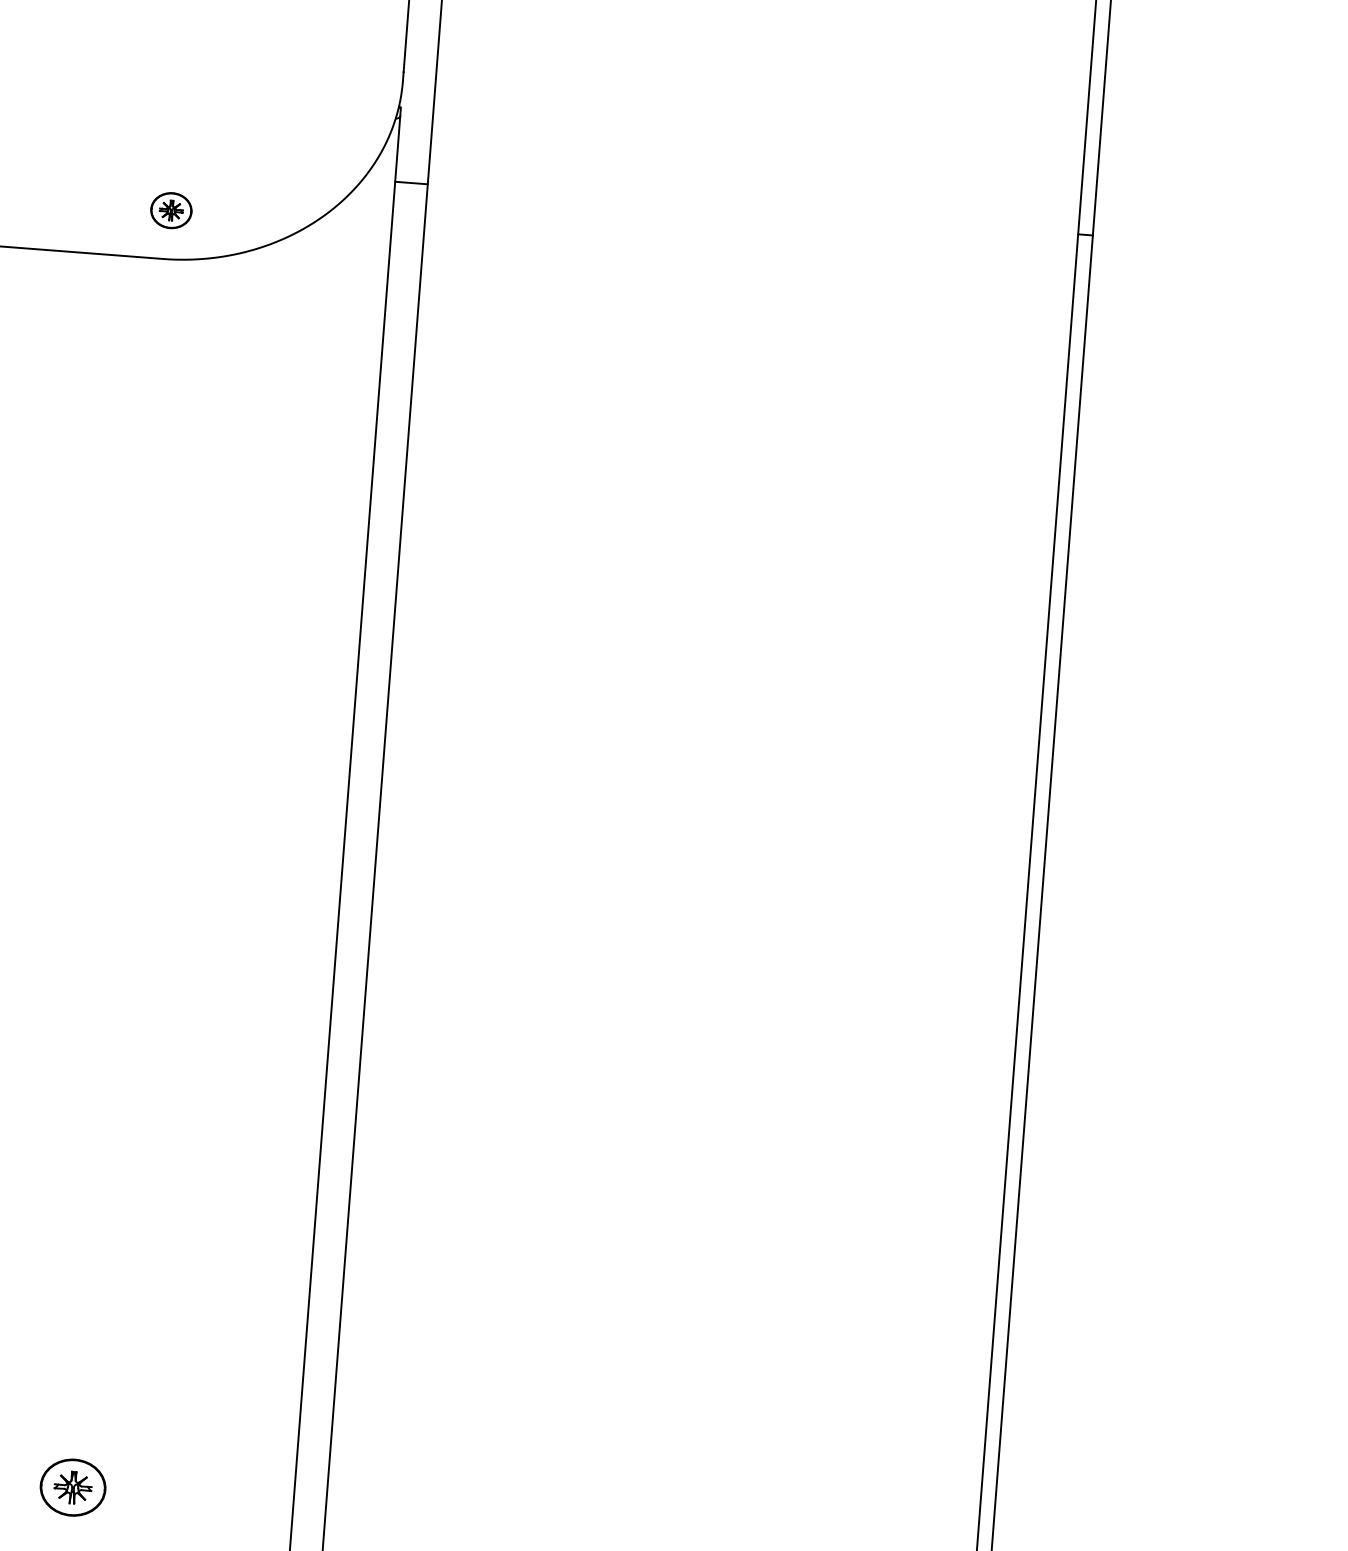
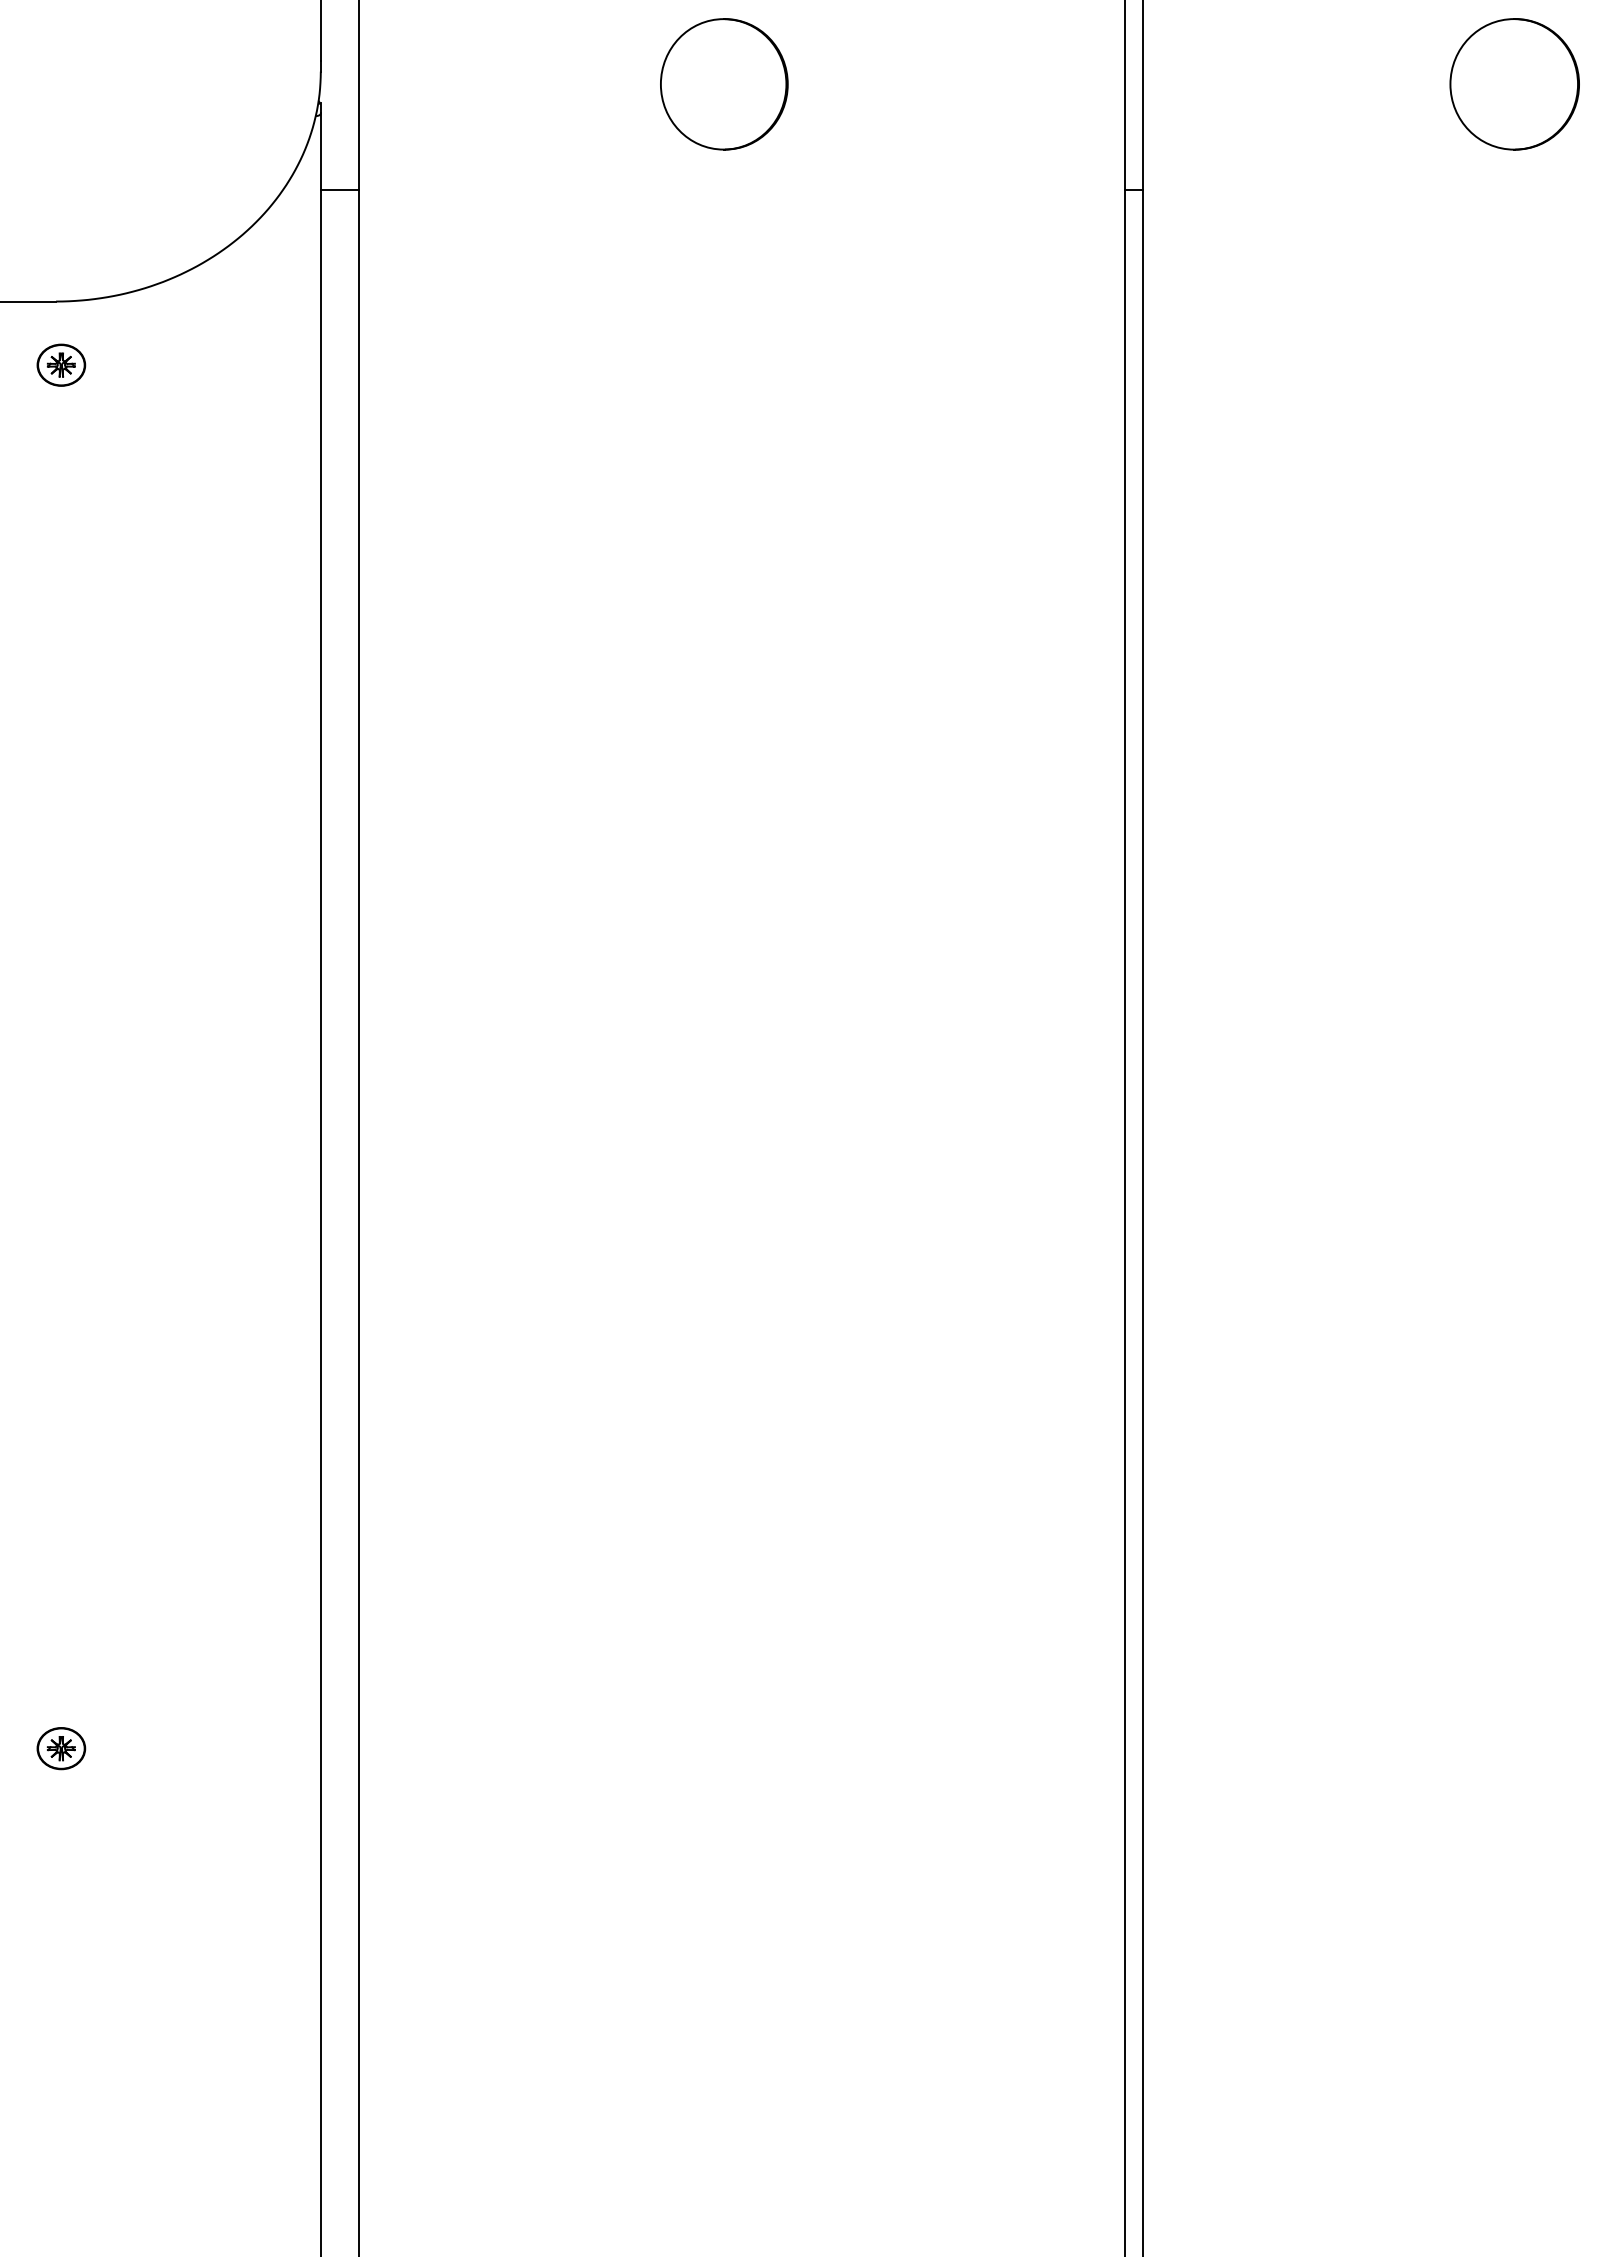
part: (744, 118) -> (724, 84), added
part: (171, 210) -> (61, 364), moved
part: (73, 1487) -> (61, 1748), size x0.62

